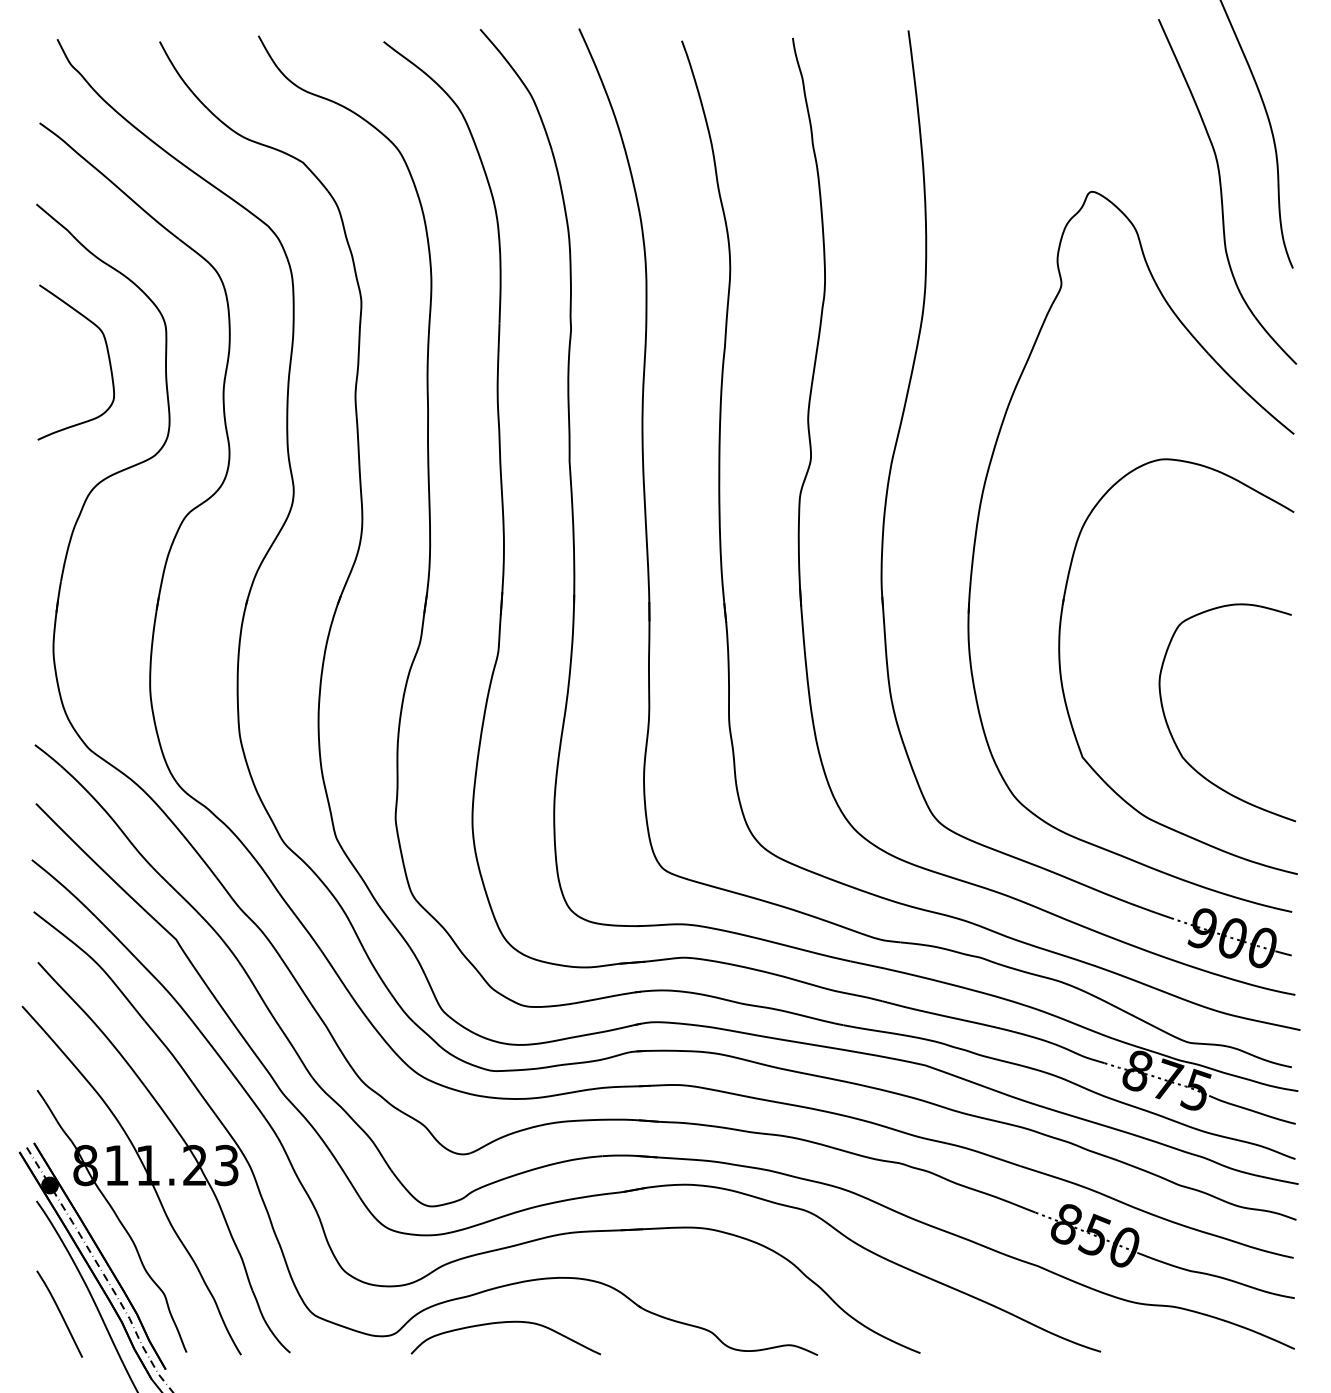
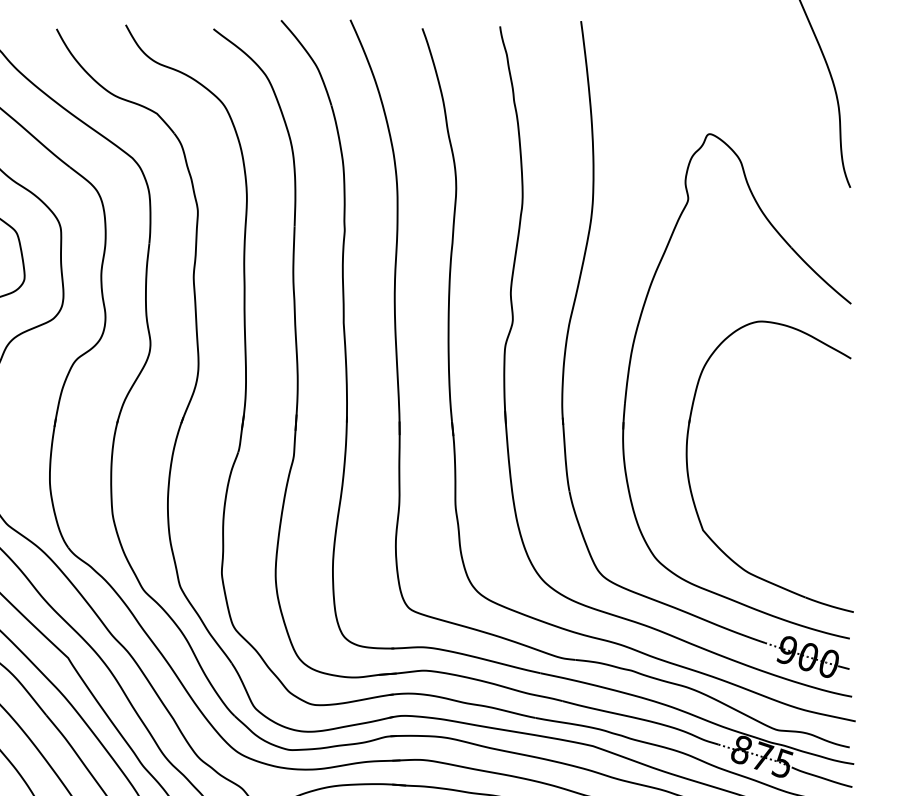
curve: (1222, 191) -> (801, 133), removed
part: (1172, 734) -> (766, 514), removed

